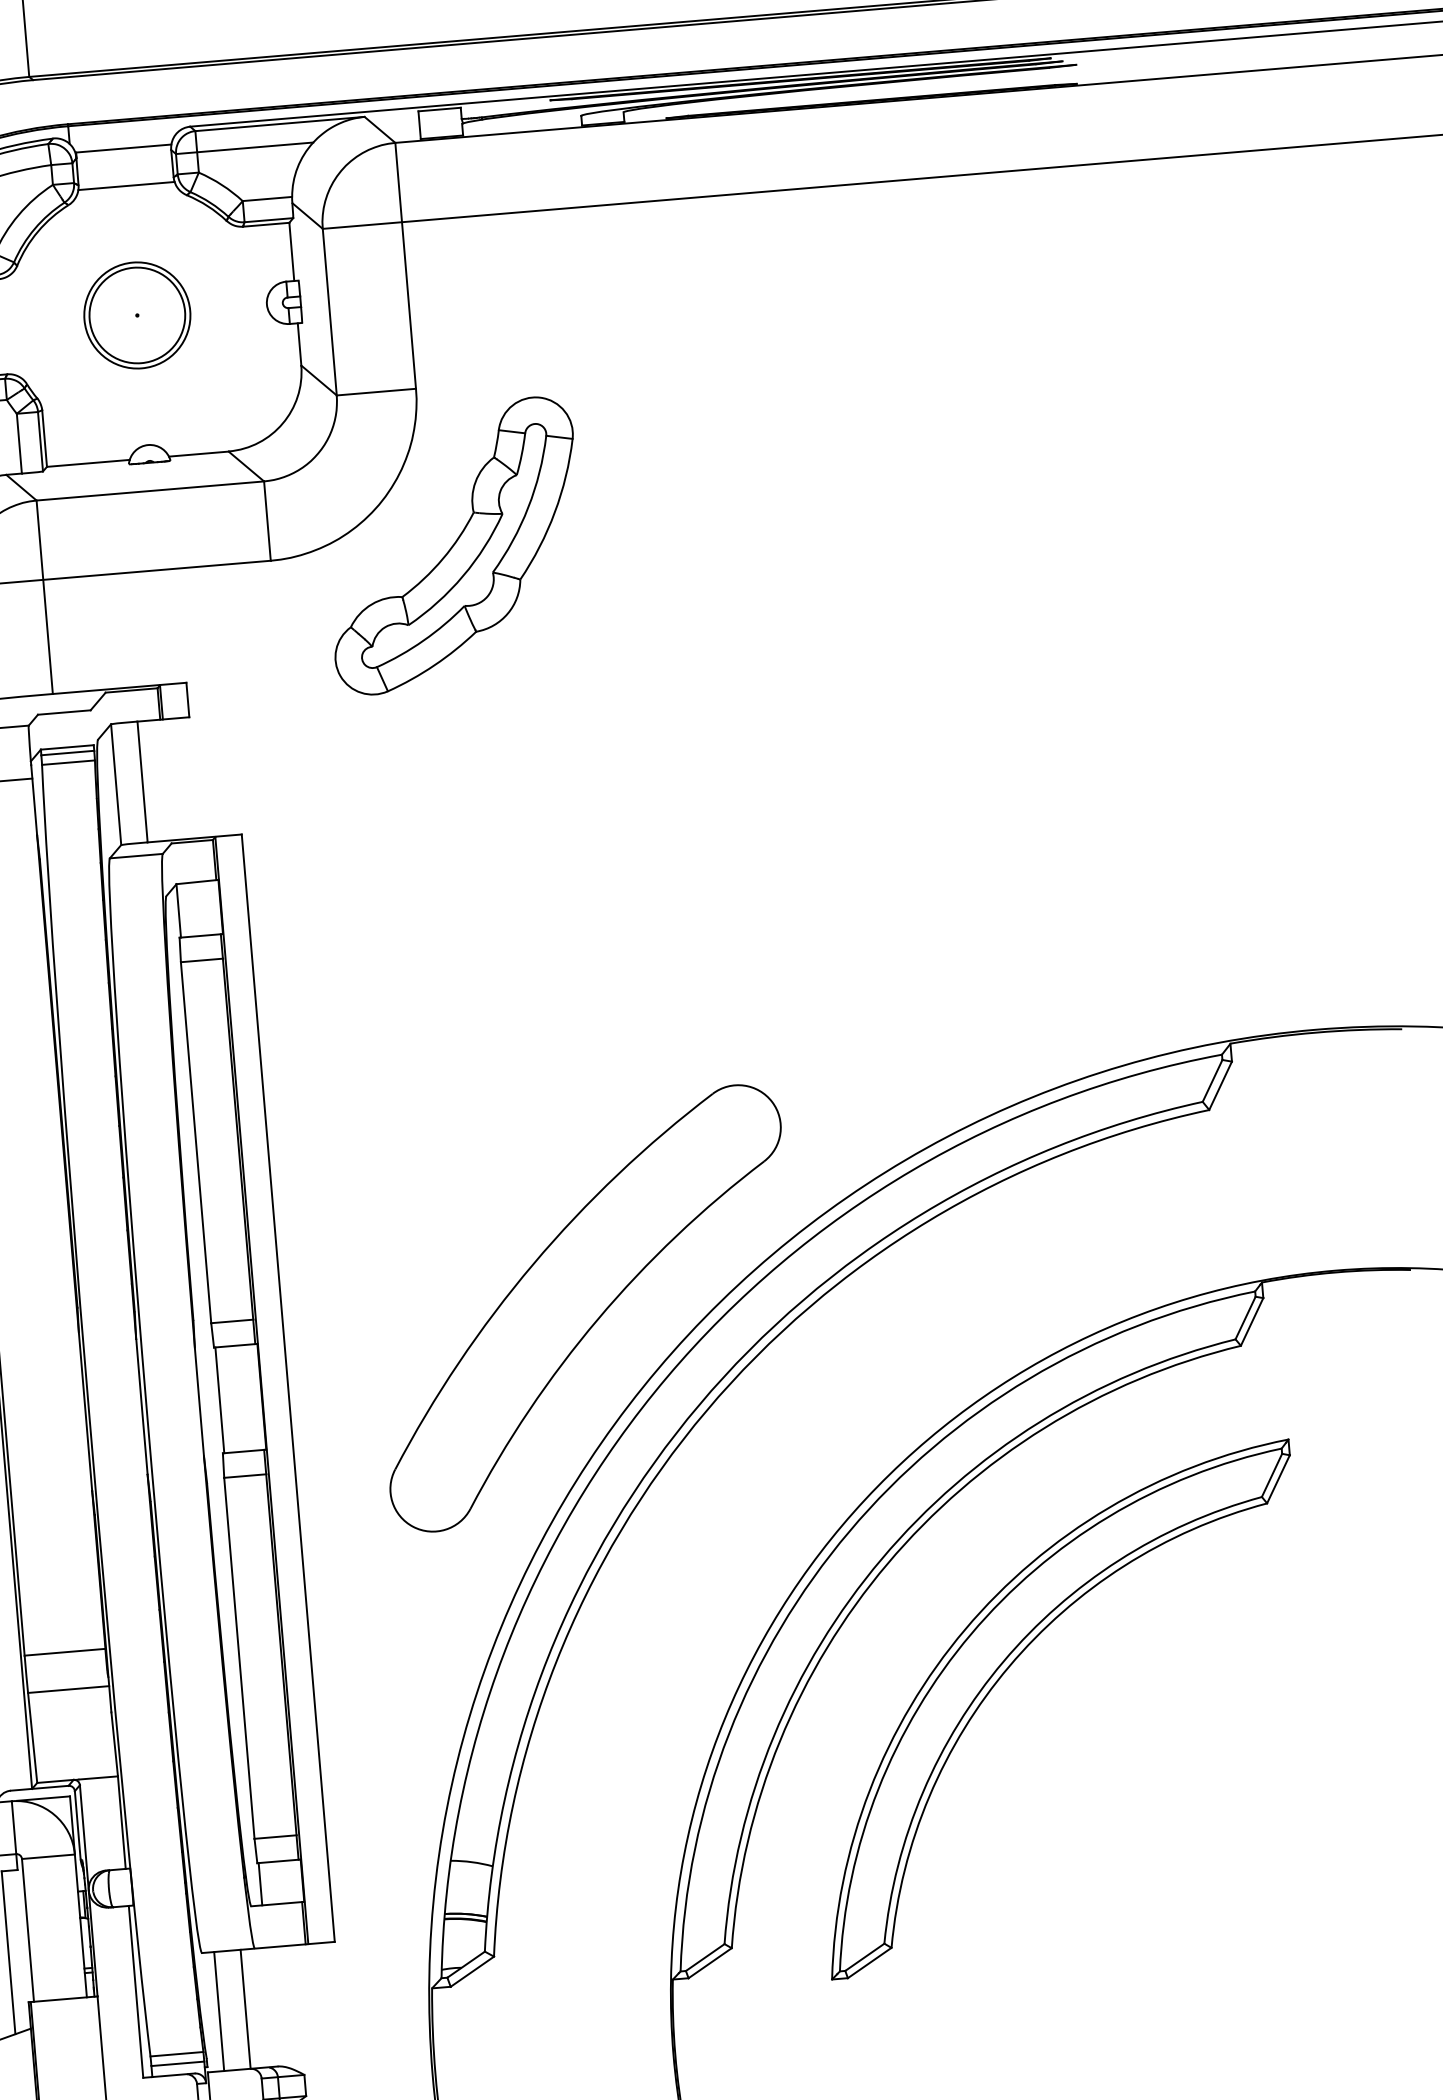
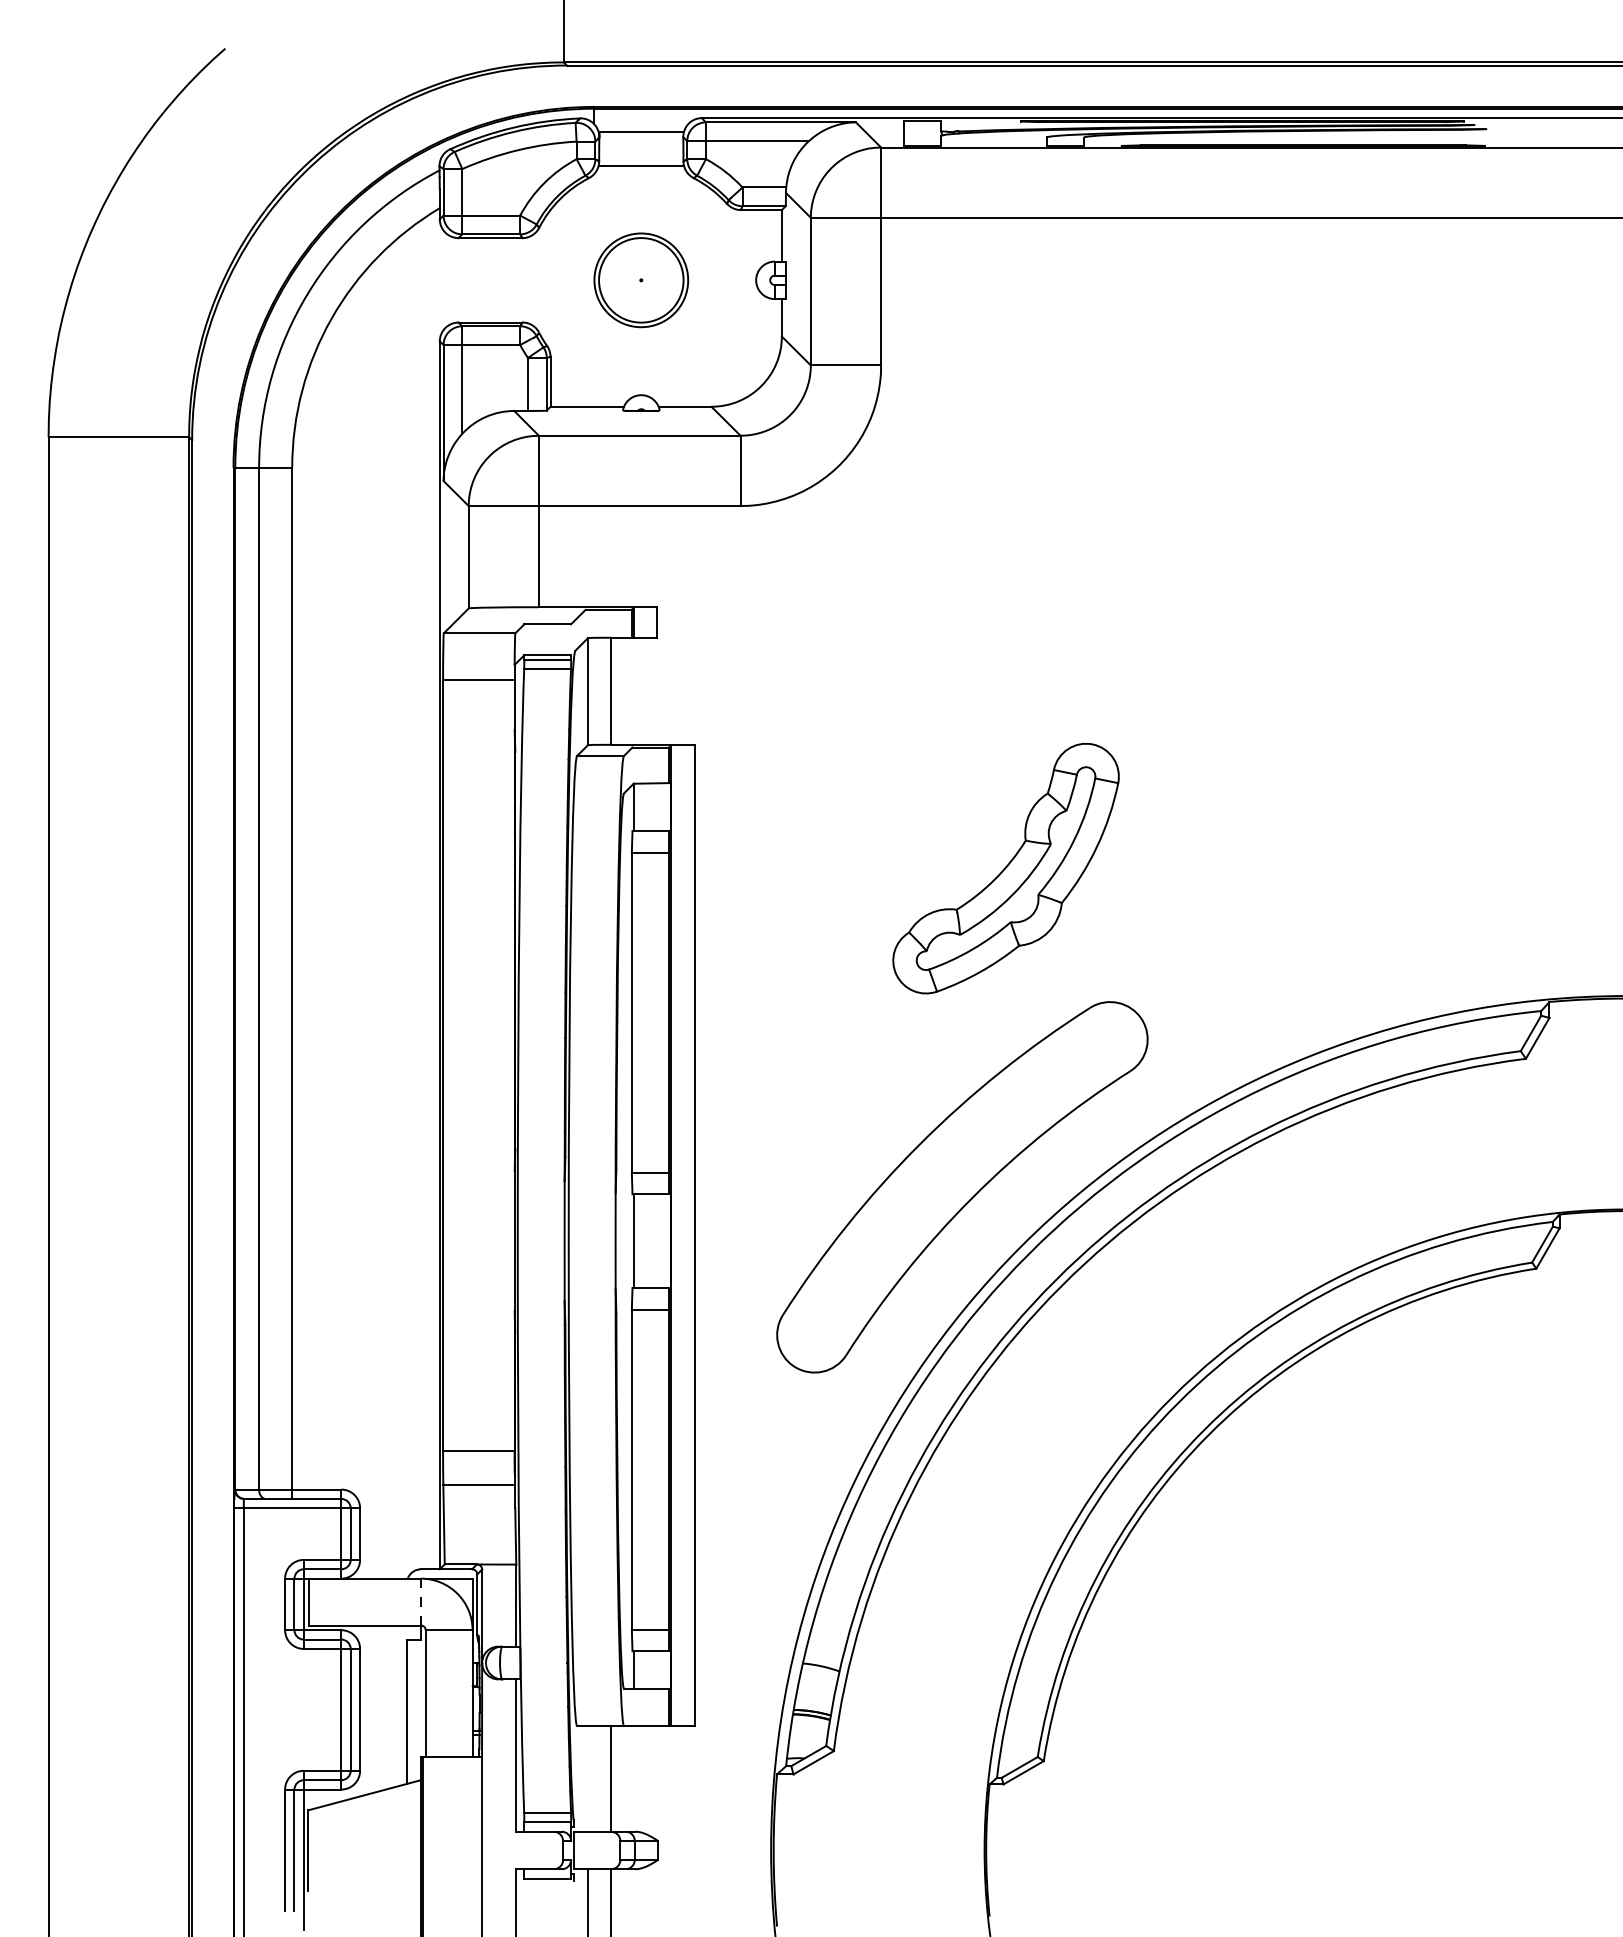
part: (453, 545) -> (1005, 868), moved
part: (1010, 1667) -> (1309, 1534), removed
line: (14, 1828) -> (421, 1602), solid -> dashed
line: (218, 2010) -> (587, 1778), removed

